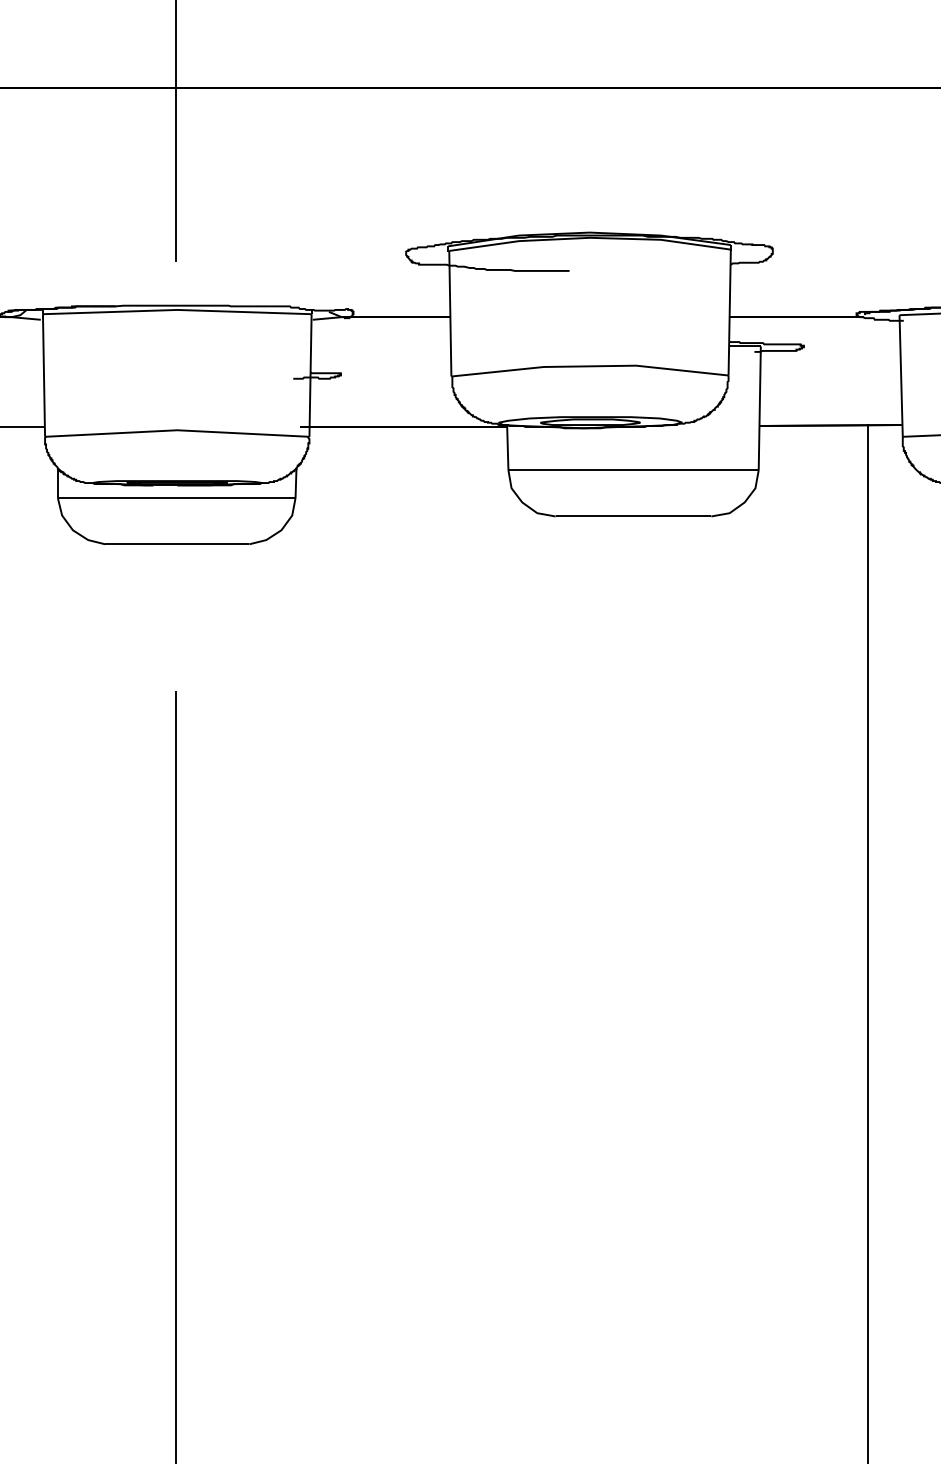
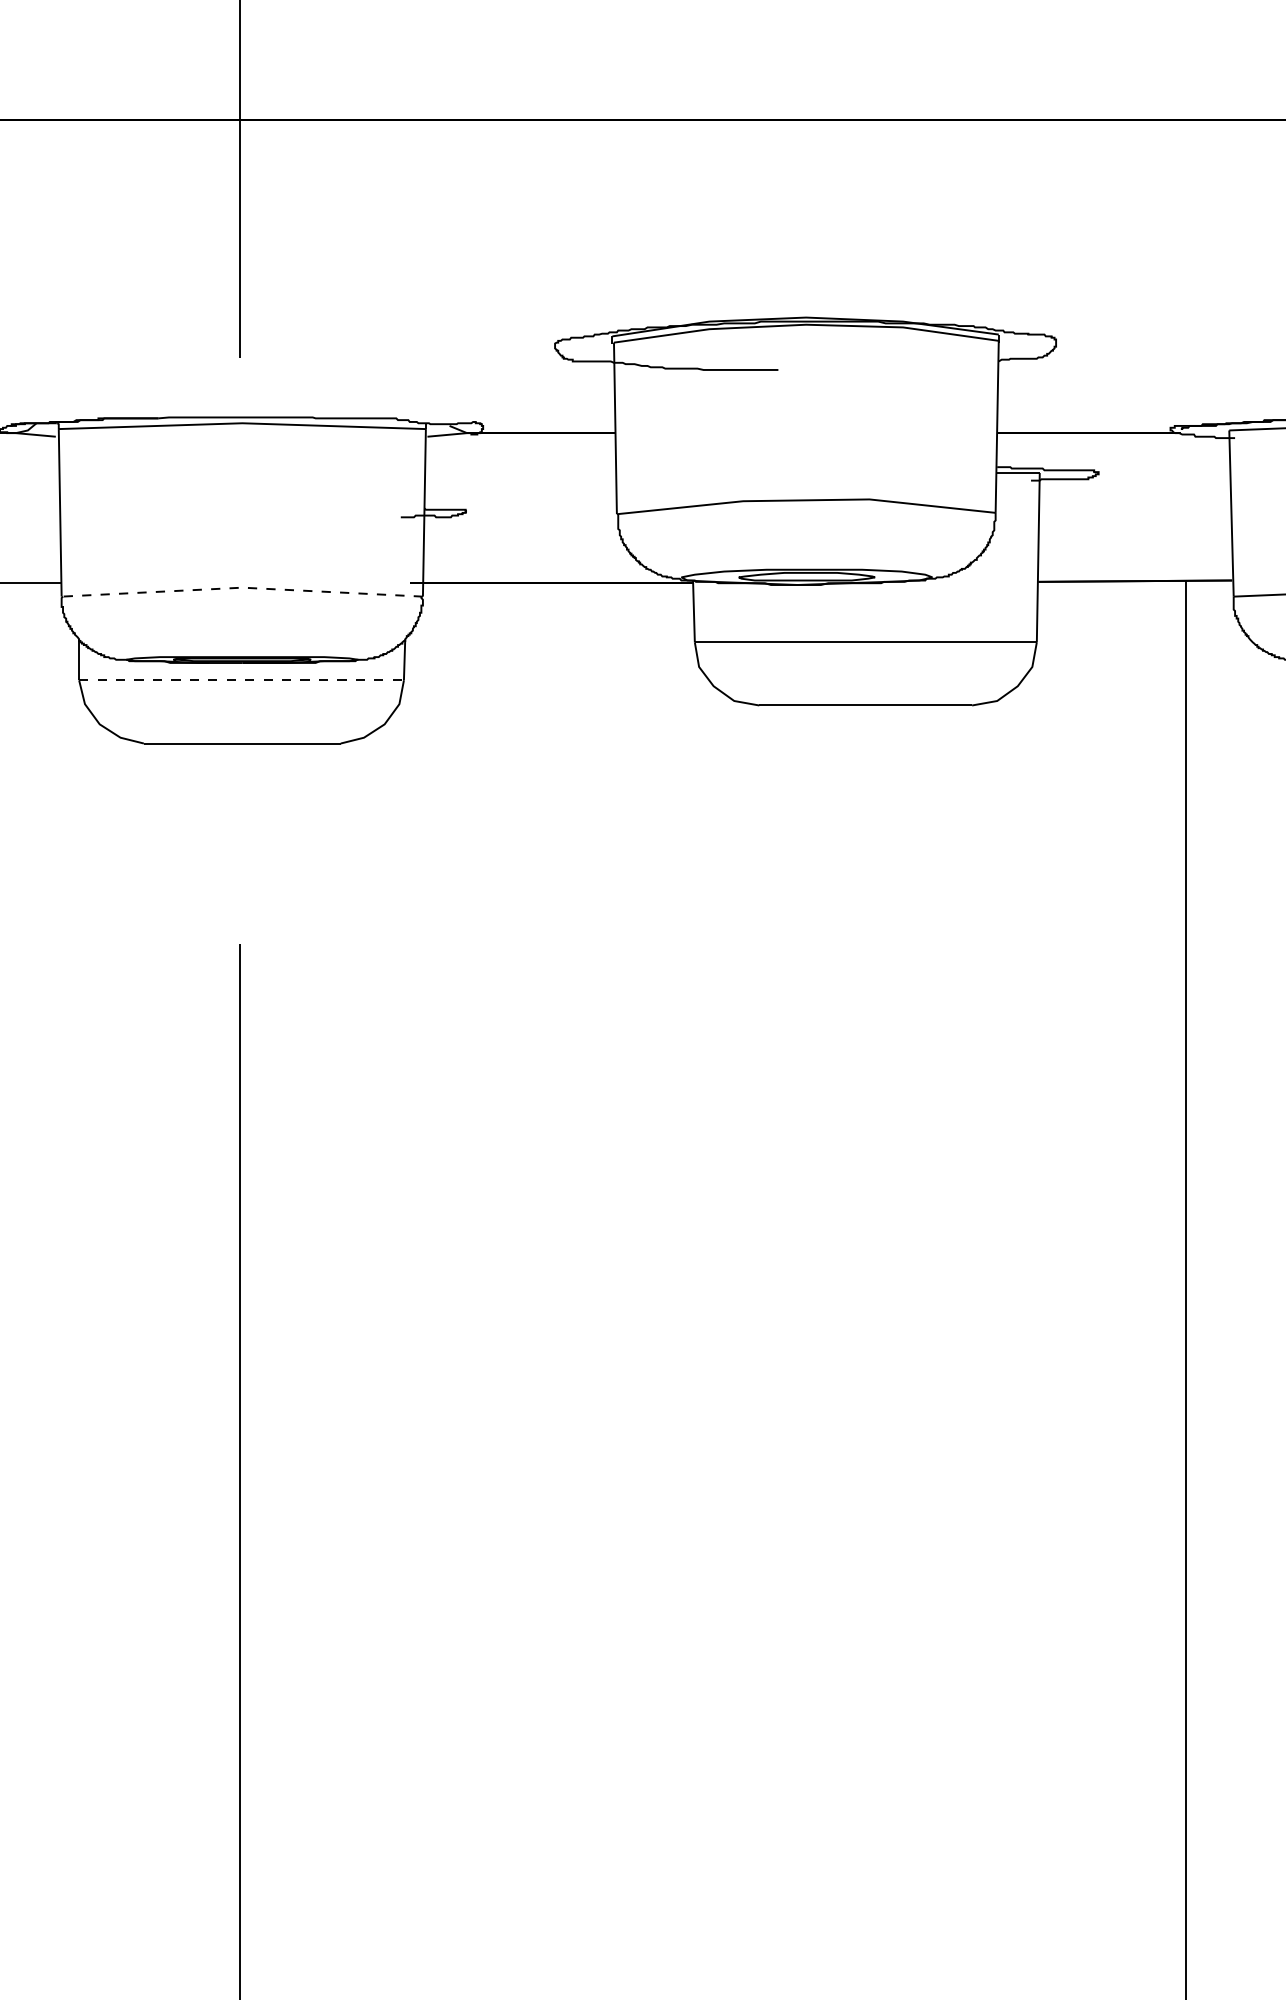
line: (177, 430) -> (242, 587), solid -> dashed
line: (177, 498) -> (242, 680), solid -> dashed

